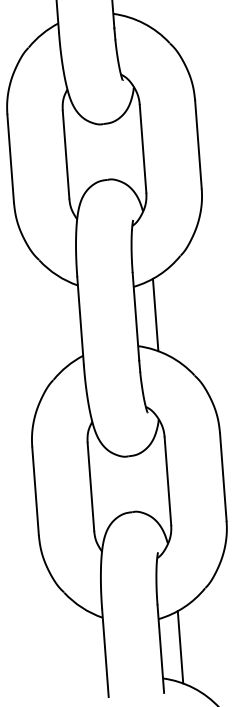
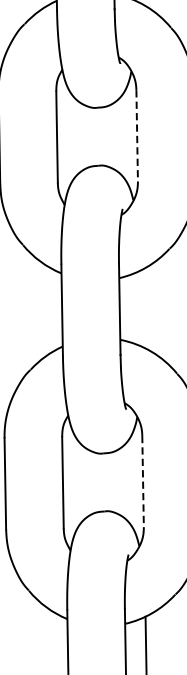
line: (143, 148) -> (137, 135), solid -> dashed
line: (155, 314) -> (140, 308), removed
line: (167, 481) -> (142, 481), solid -> dashed

